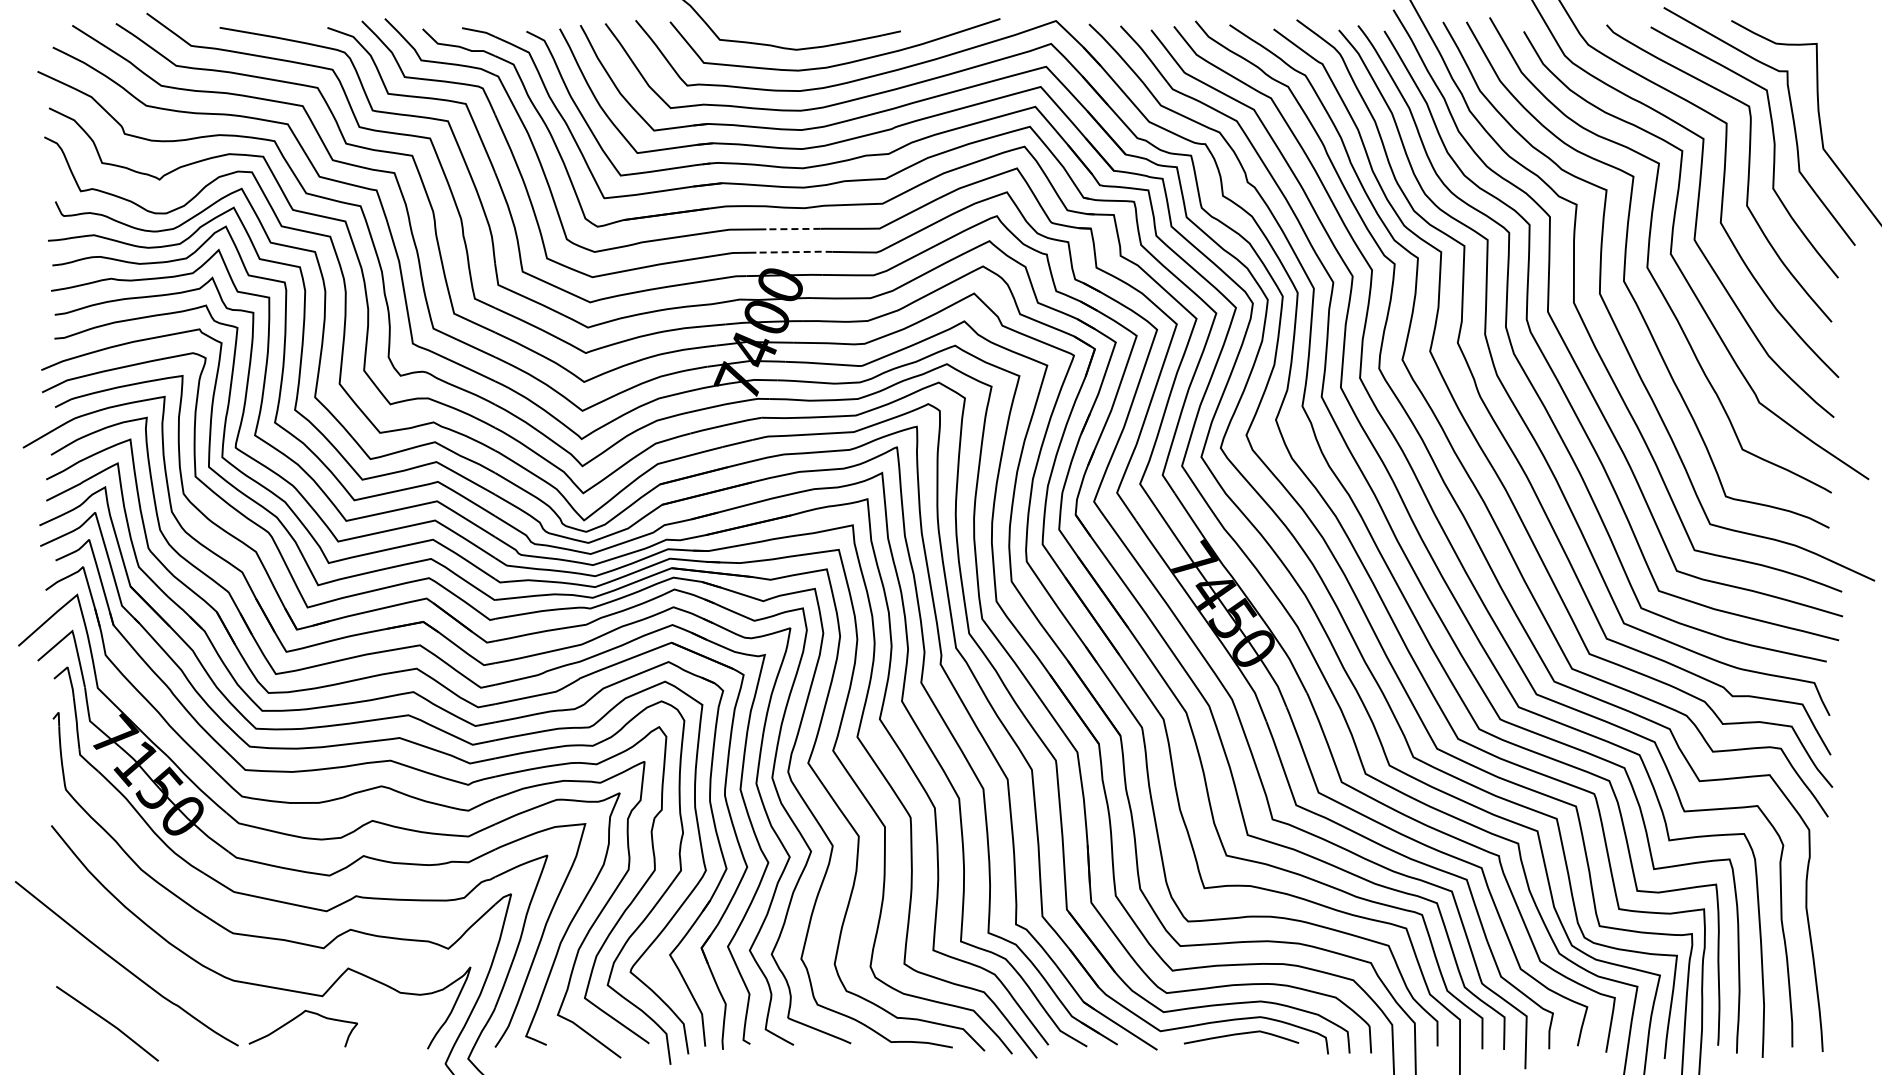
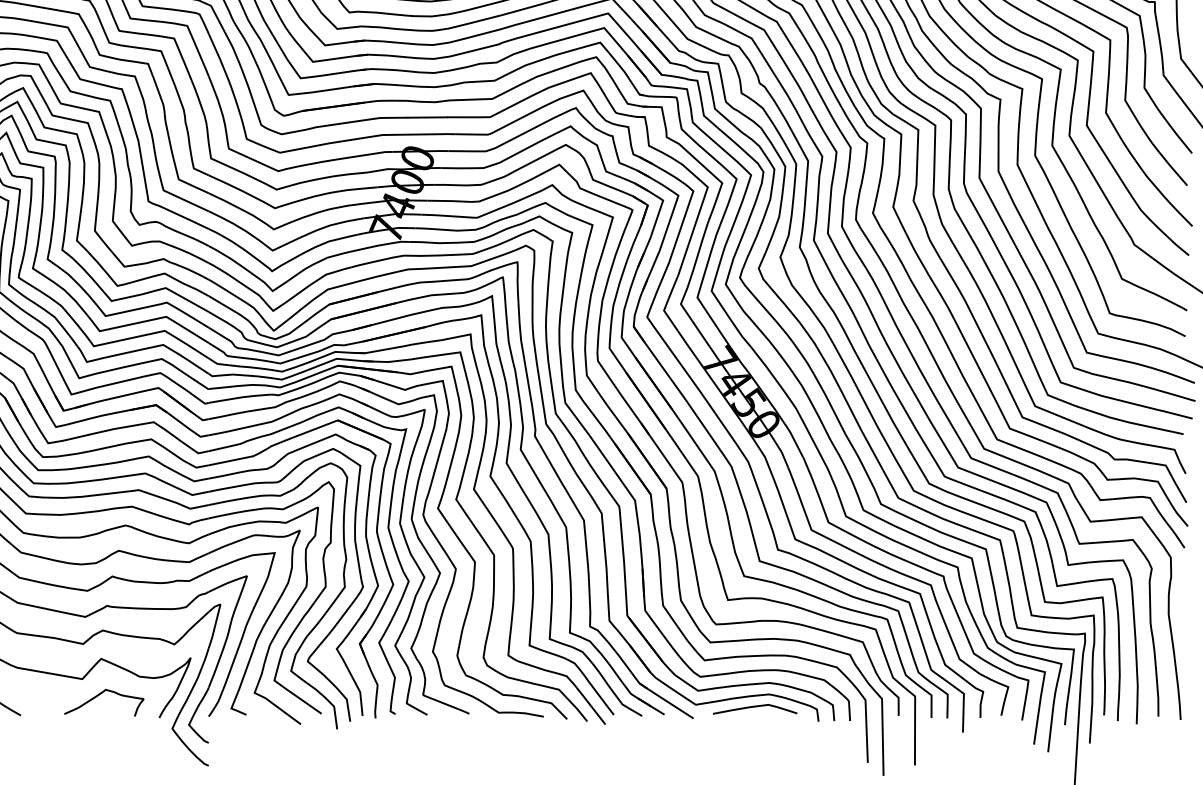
line: (792, 229) -> (426, 117), dashed -> solid
line: (795, 252) -> (428, 134), dashed -> solid
curve: (296, 1018) -> (99, 695), moved

